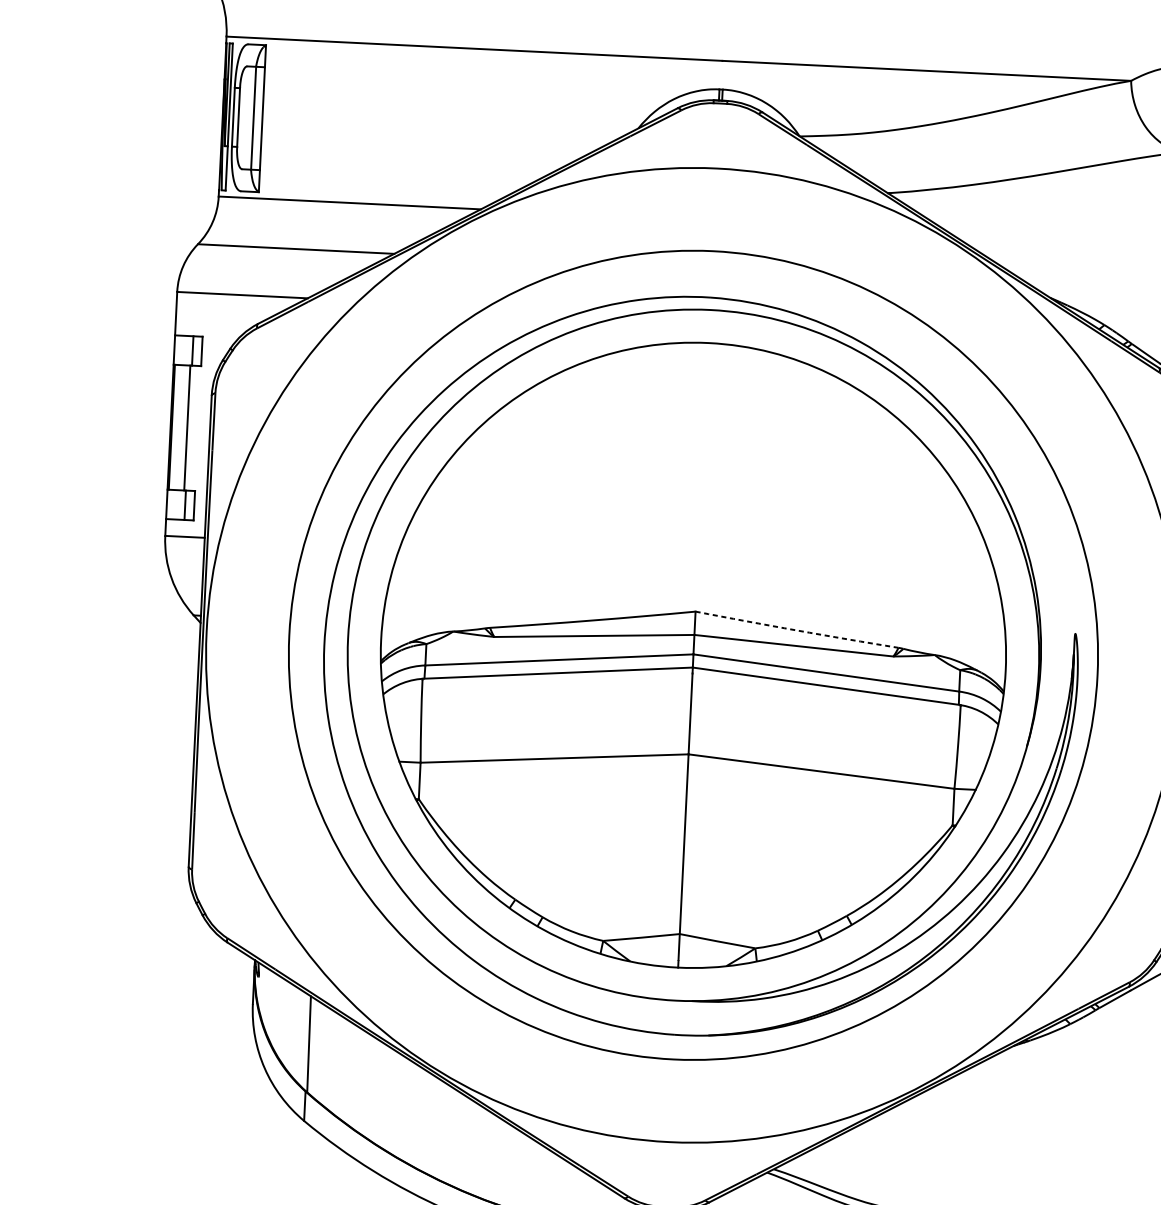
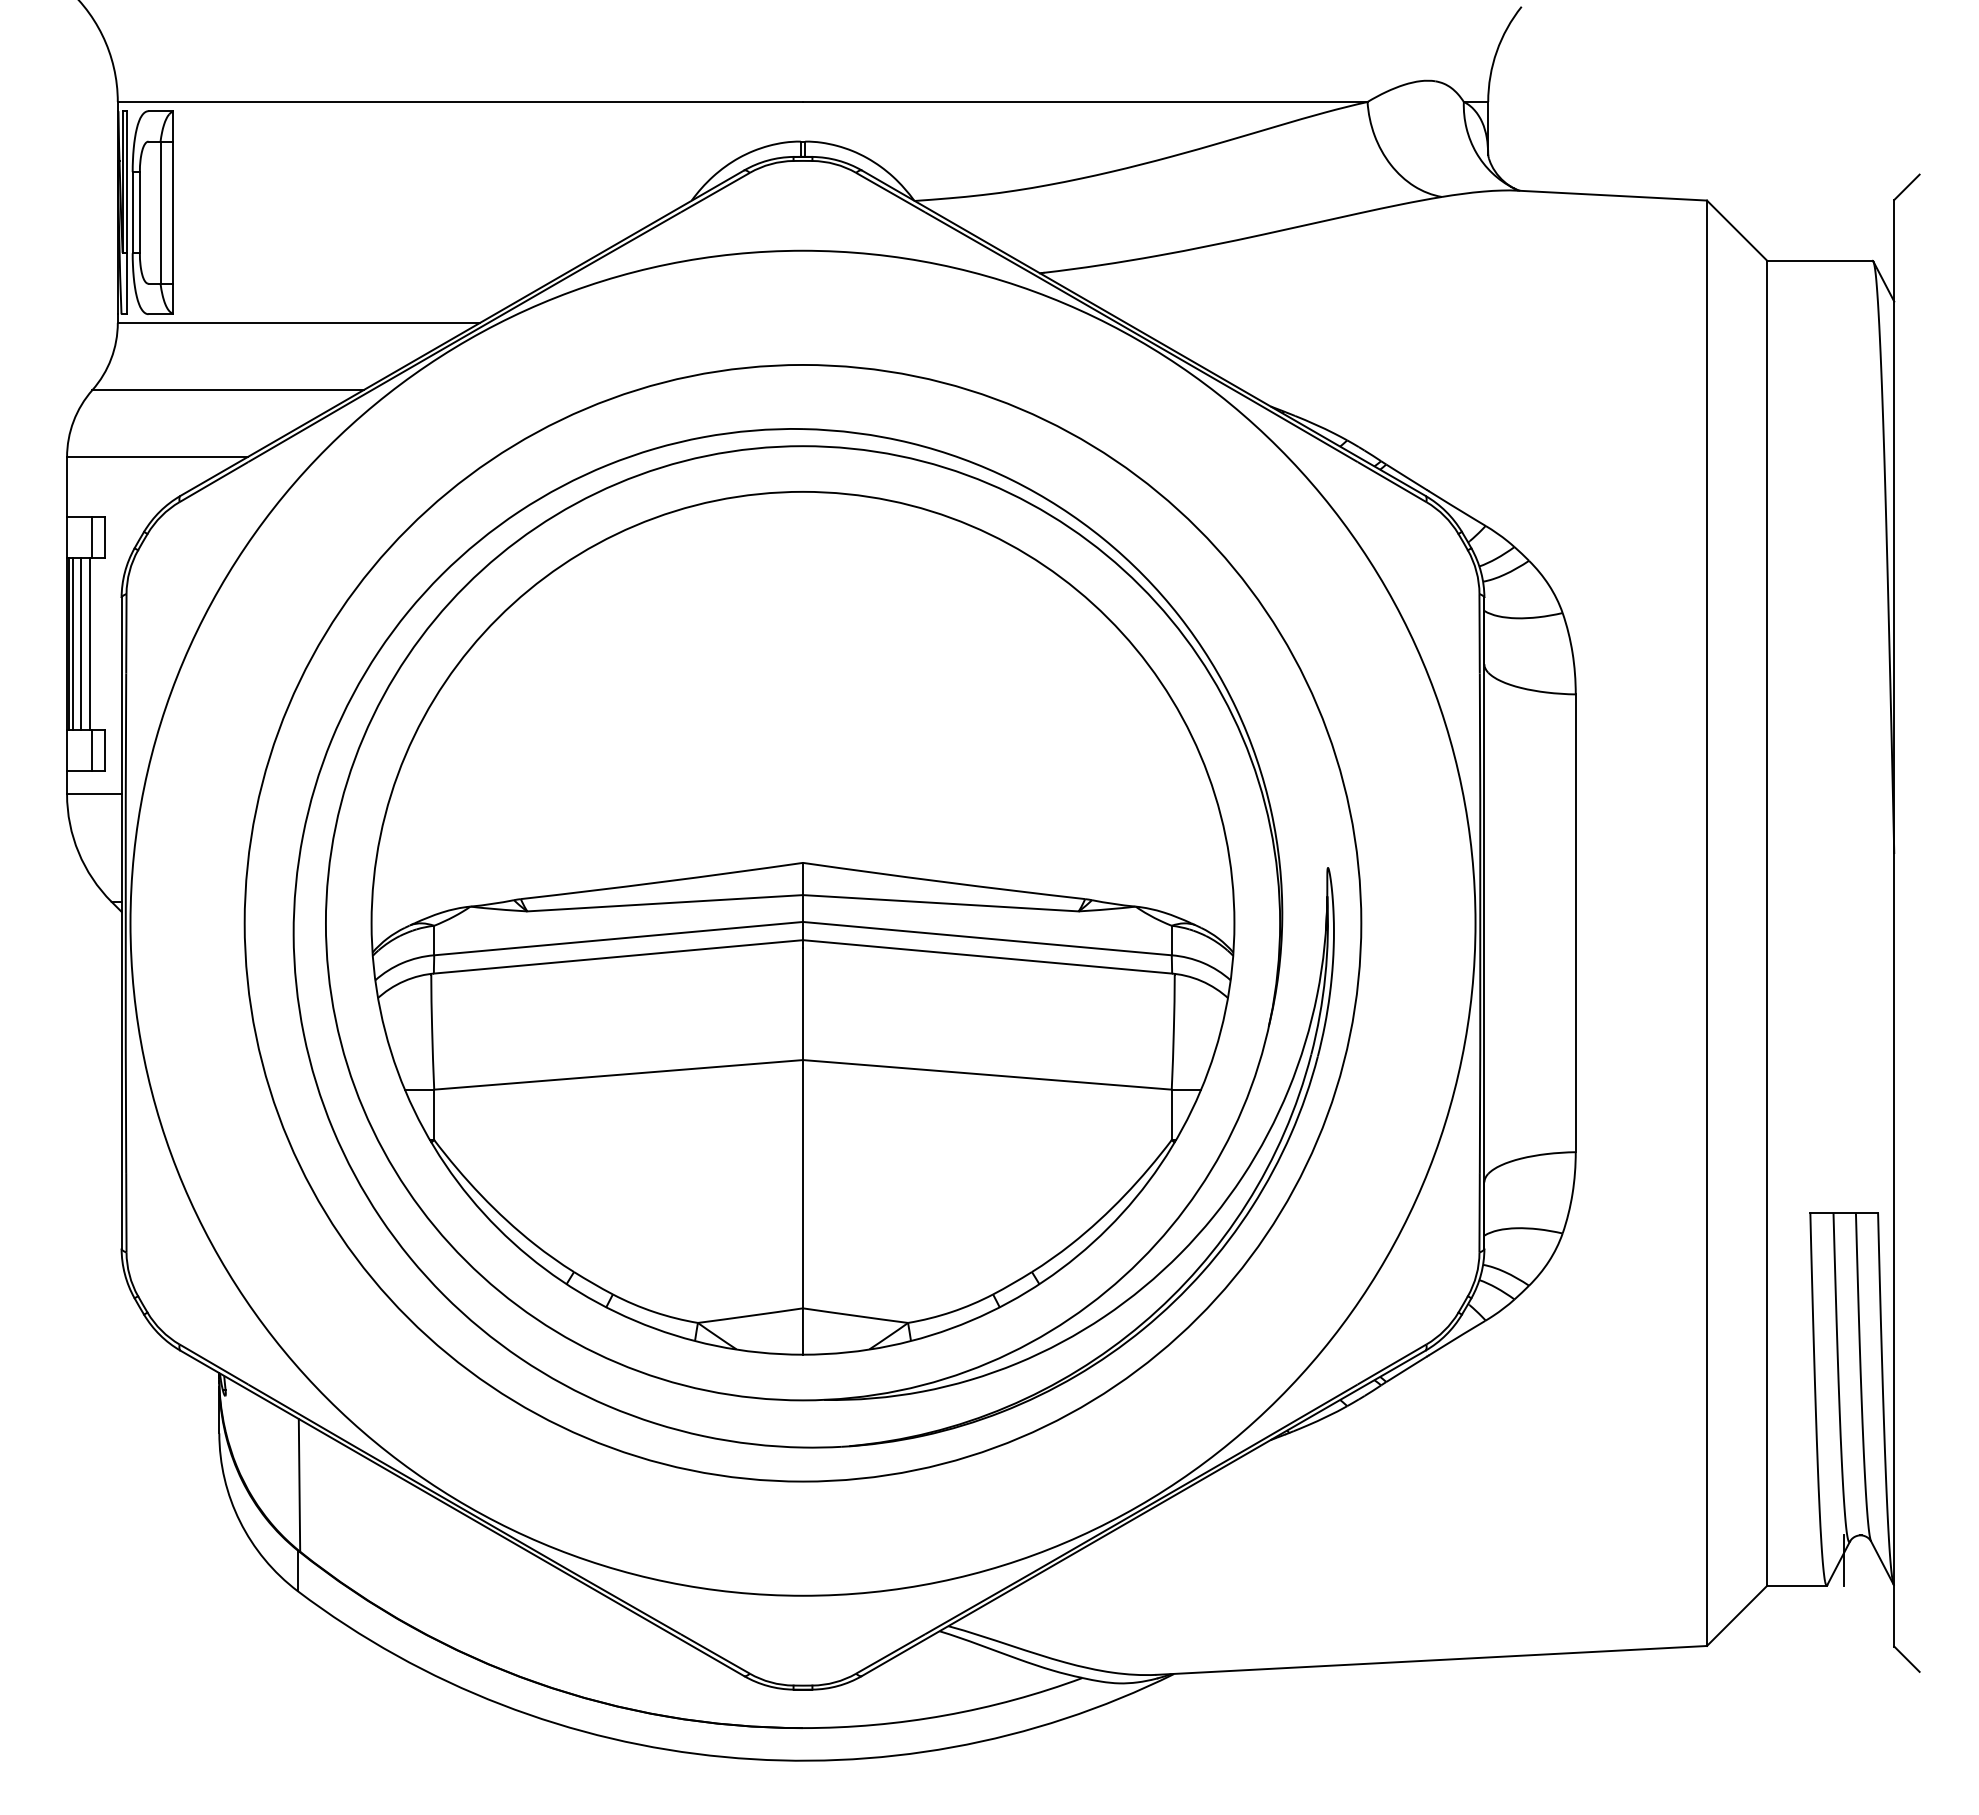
line: (174, 426) -> (72, 643), added
line: (180, 427) -> (80, 643), added
arc: (796, 630) -> (943, 882), dashed -> solid

